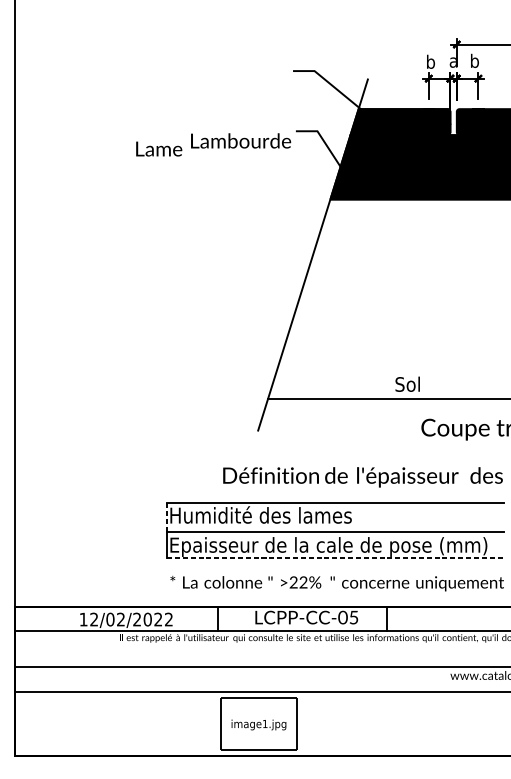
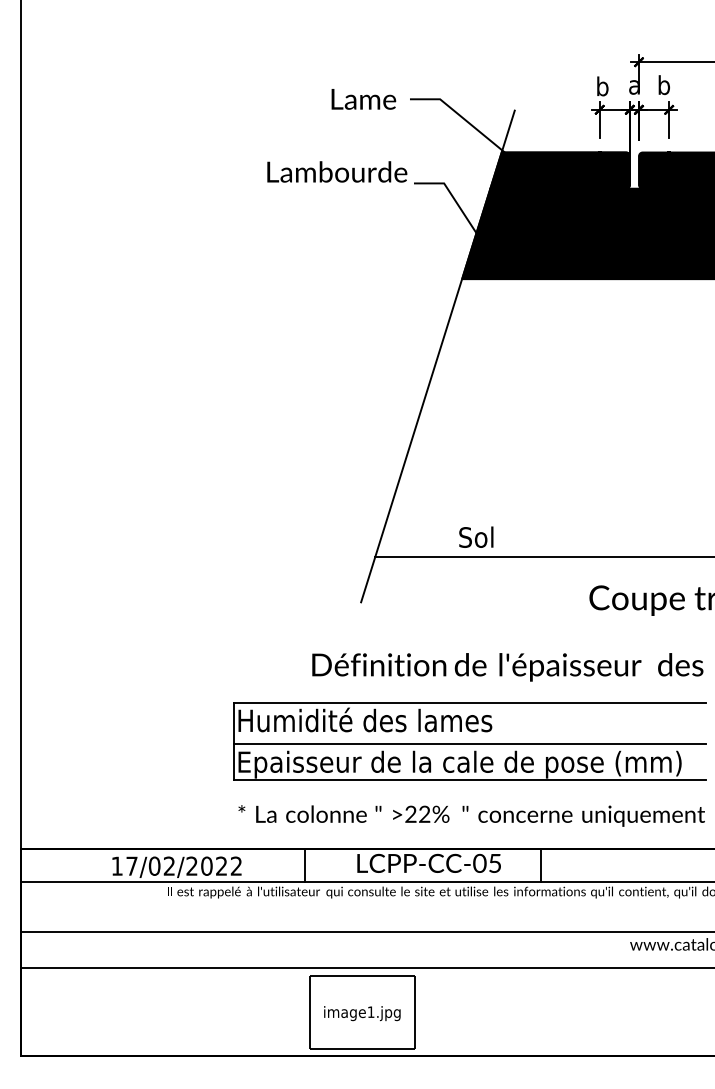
text: (241, 140) -> (337, 171), moved
text: (158, 149) -> (363, 99), moved
text: (407, 383) -> (476, 536), moved
line: (166, 518) -> (233, 724), dashed -> solid
line: (335, 558) -> (469, 780), dashed -> solid
text: (93, 619) -> (131, 865), 12/02/2022 -> 17/02/2022

